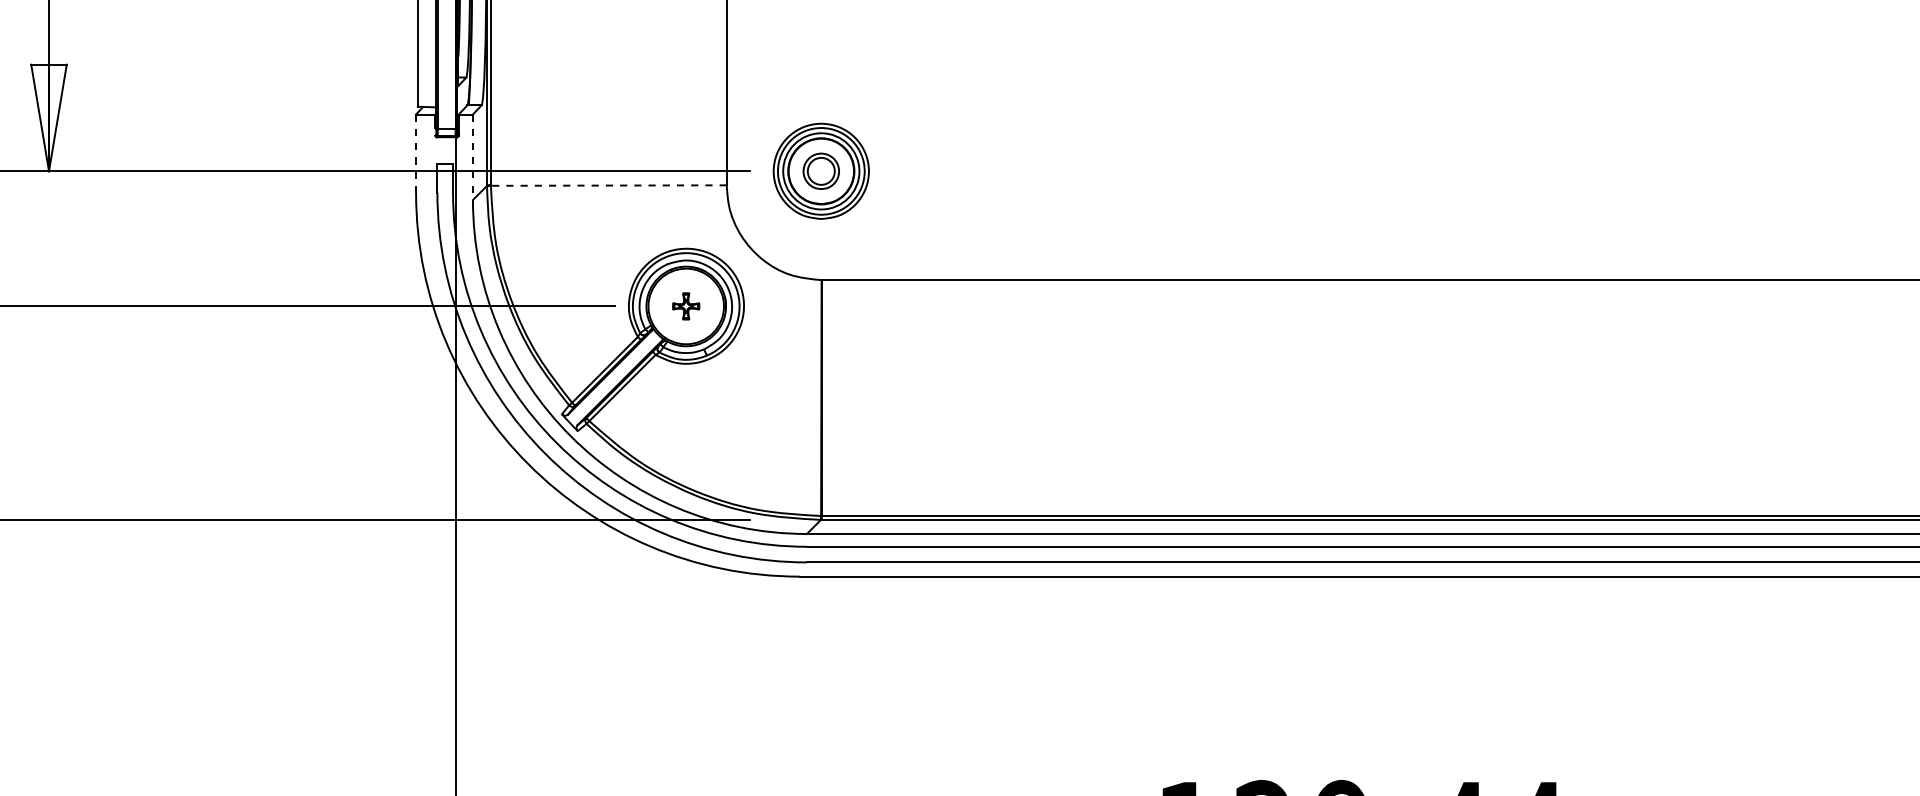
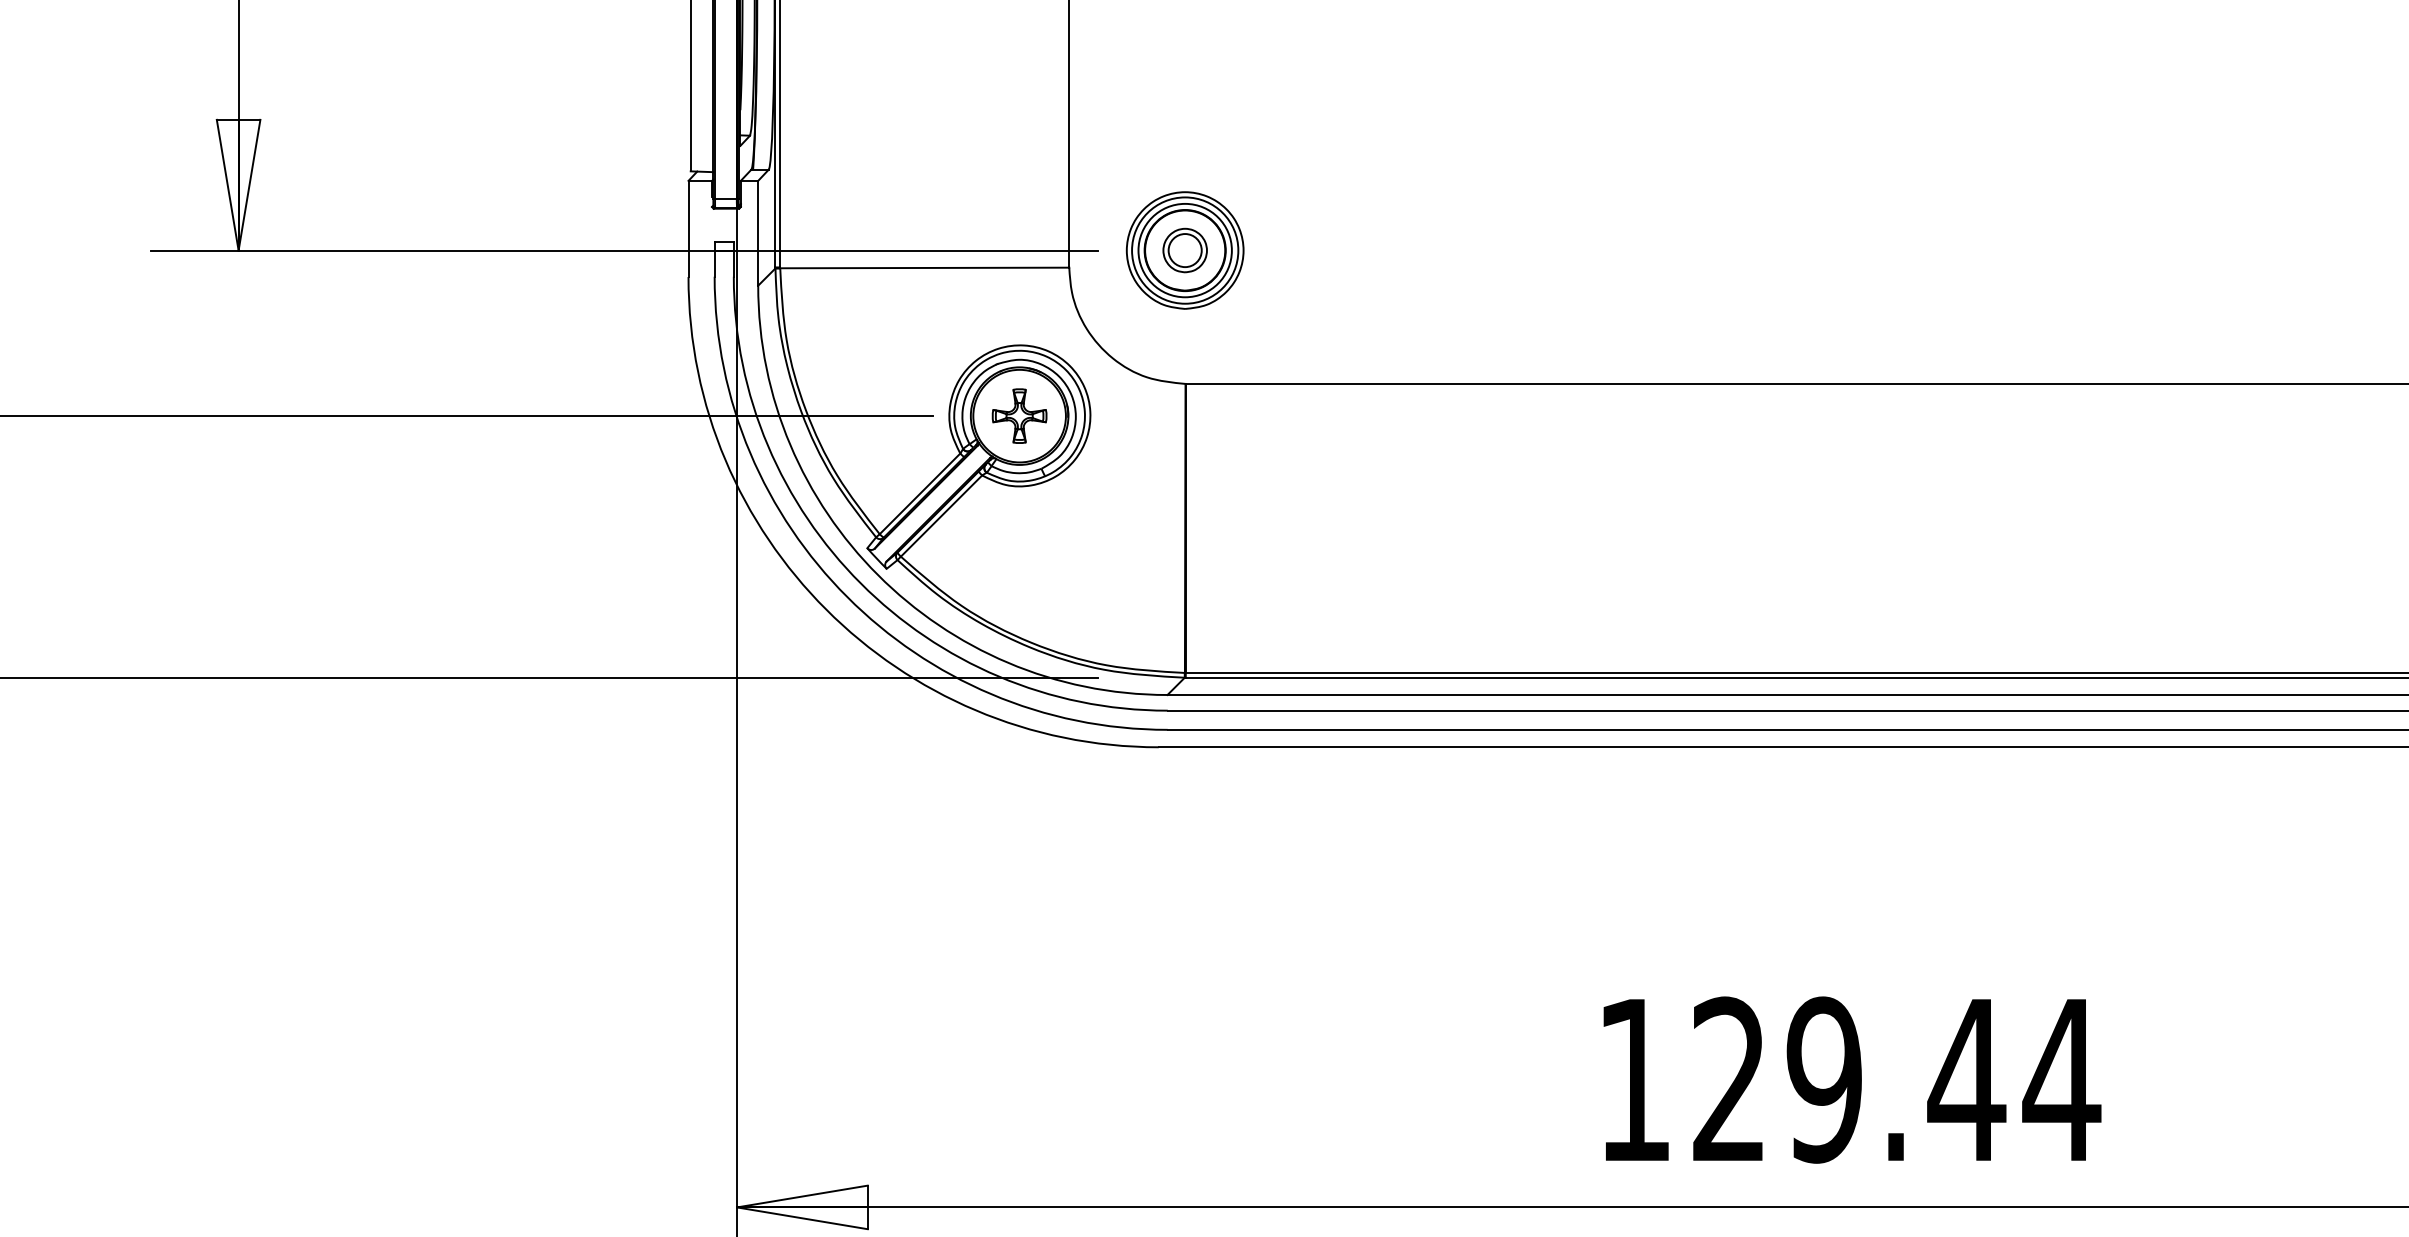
line: (416, 153) -> (688, 228), dashed -> solid
line: (473, 157) -> (758, 233), dashed -> solid
line: (608, 185) -> (924, 267), dashed -> solid
part: (686, 305) -> (1019, 415), size x1.67

